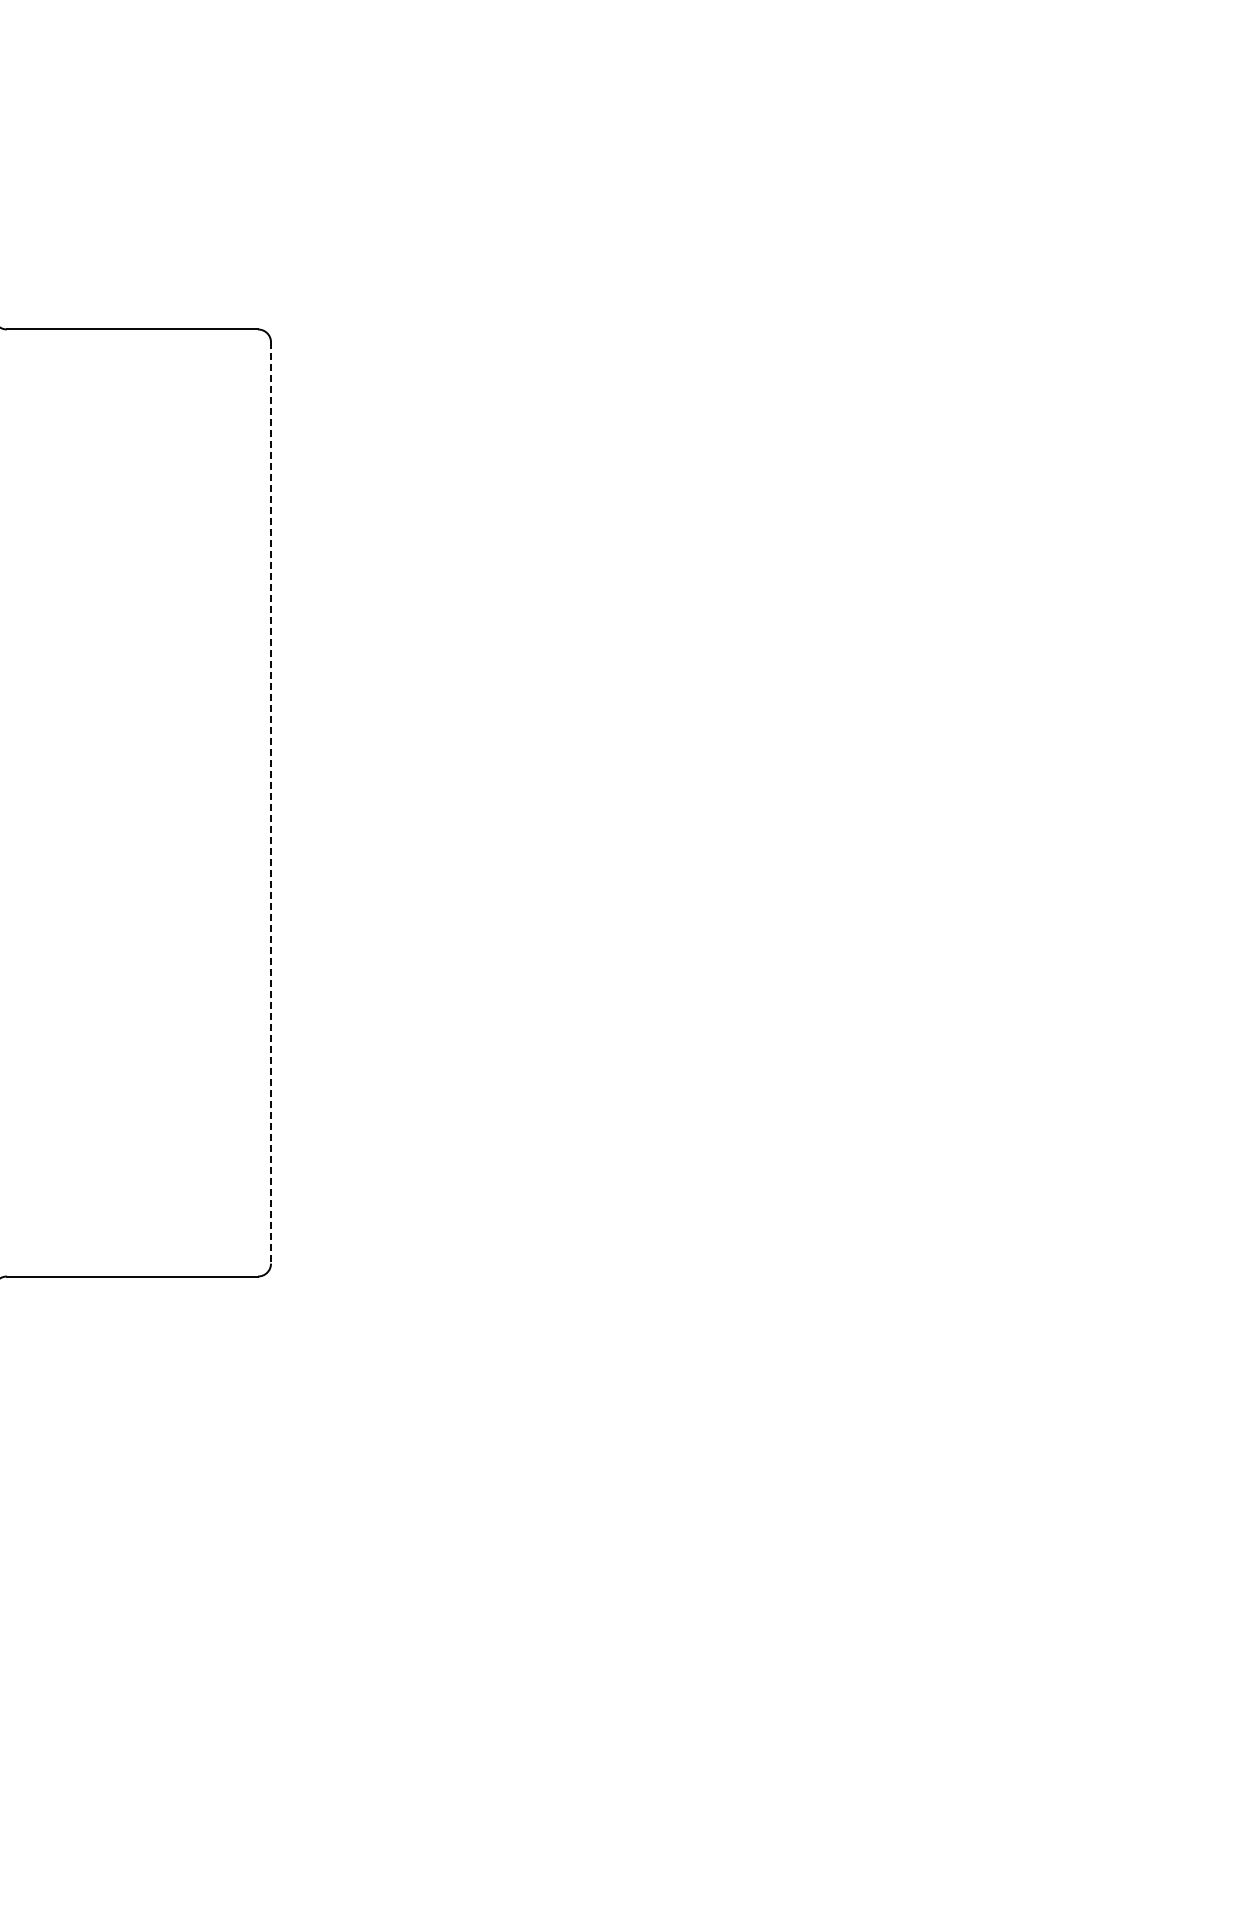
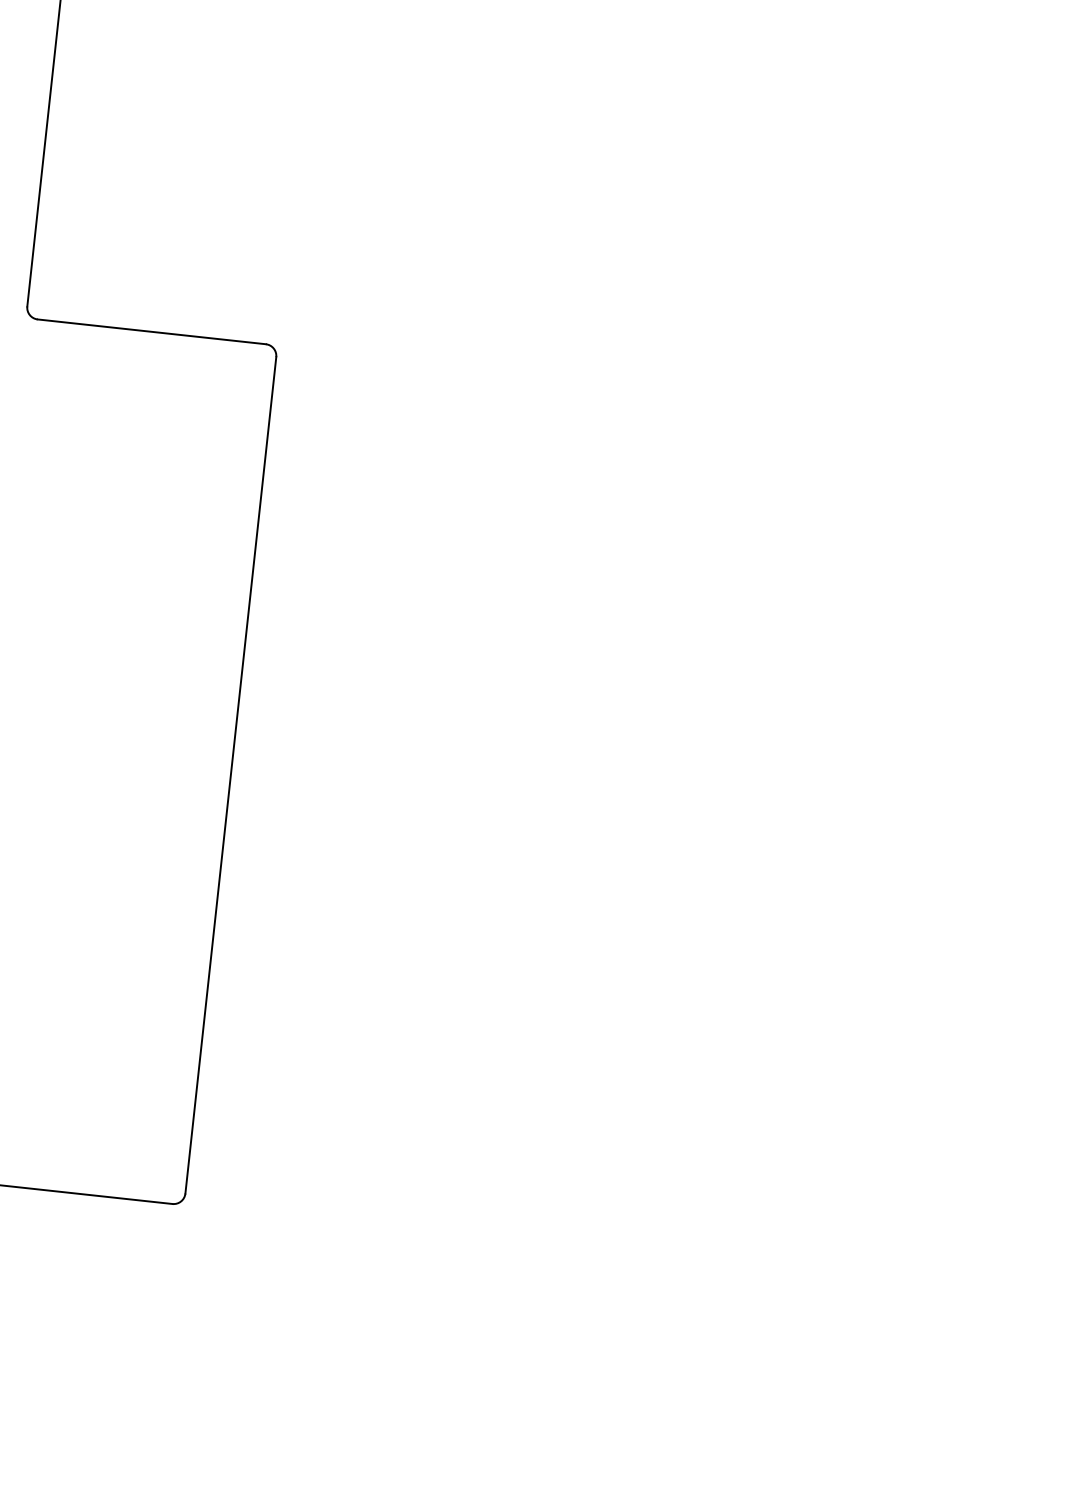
line: (271, 803) -> (231, 775), dashed -> solid

